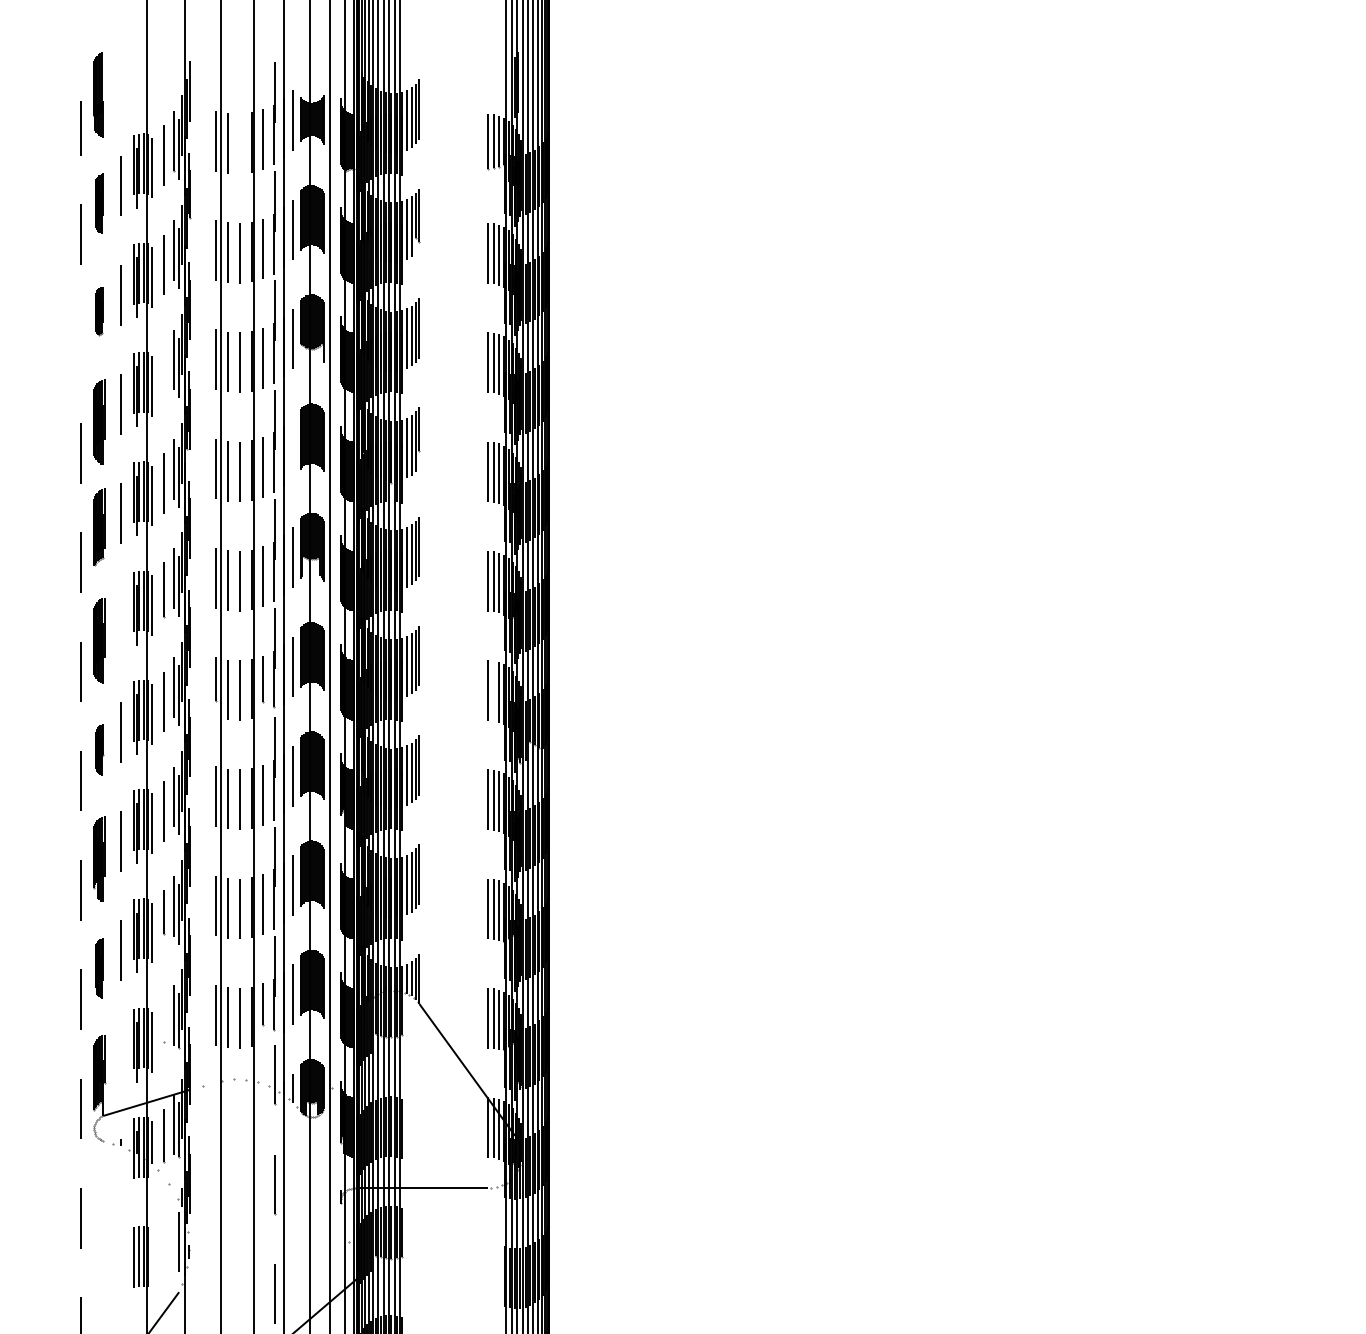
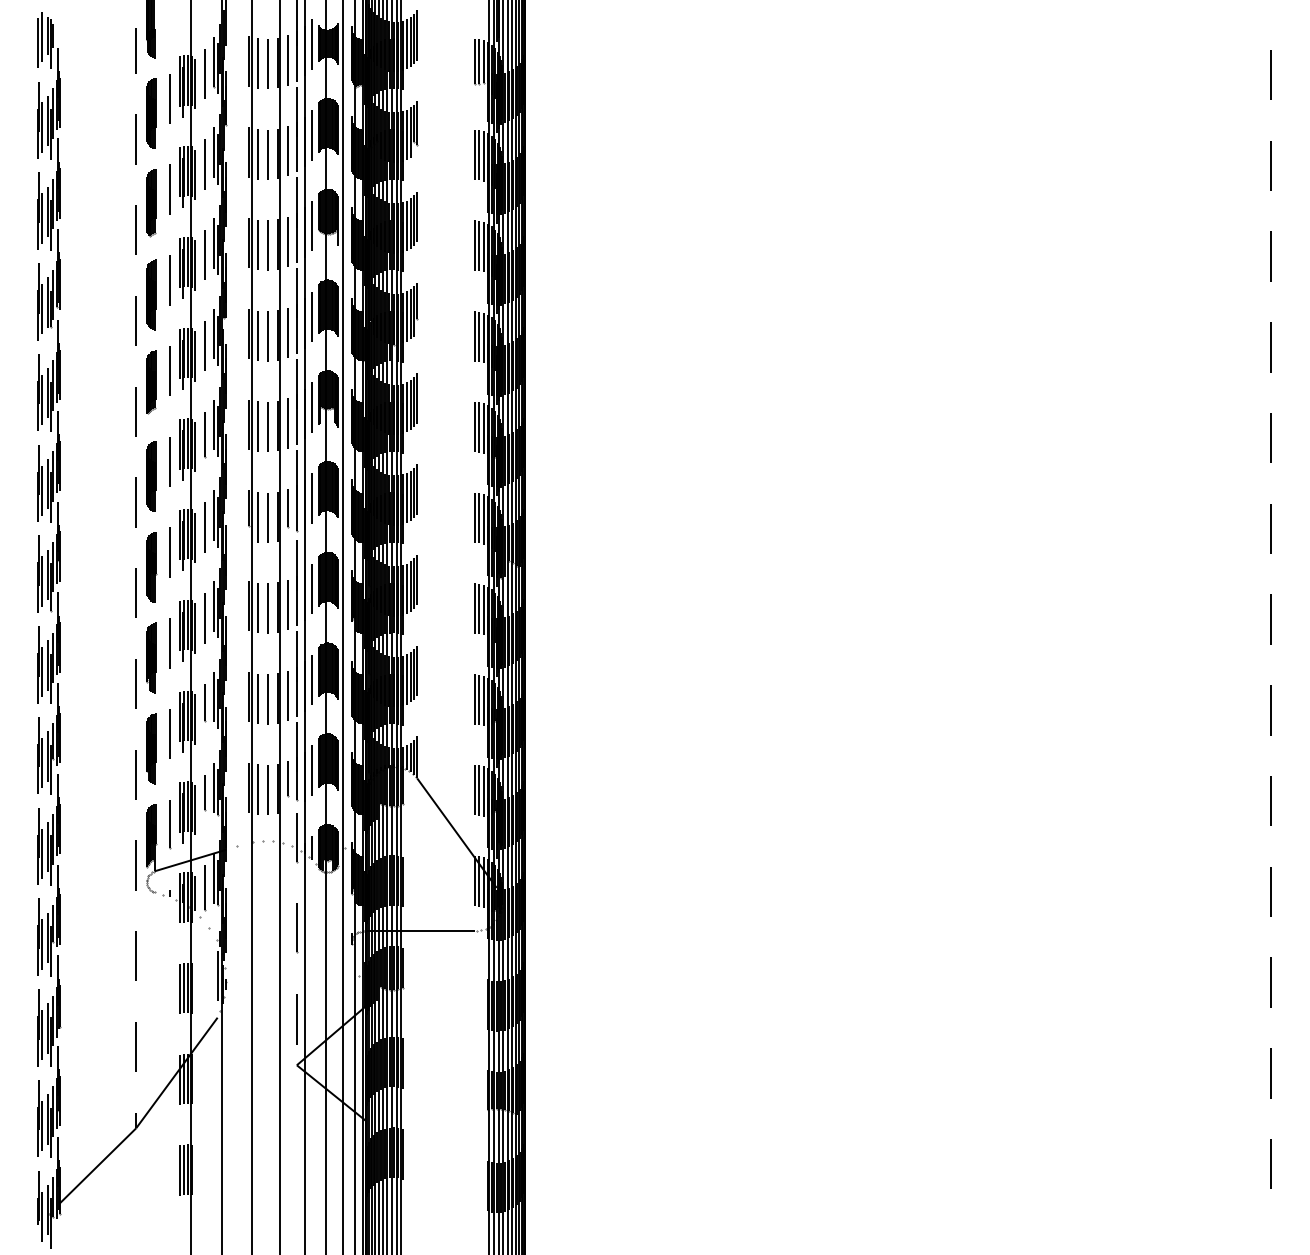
line: (240, 143) -> (268, 63), added
part: (99, 203) -> (151, 113), size x1.43
part: (99, 311) -> (151, 203), size x1.67
line: (81, 344) -> (136, 230), added
line: (164, 374) -> (205, 255), added
line: (293, 447) -> (312, 316), added
line: (121, 622) -> (169, 461), added
line: (494, 691) -> (479, 518), added
part: (99, 750) -> (151, 567), size x1.67
part: (99, 968) -> (151, 748), size x1.43
line: (164, 1021) -> (205, 792), added
line: (122, 1059) -> (170, 824), added

